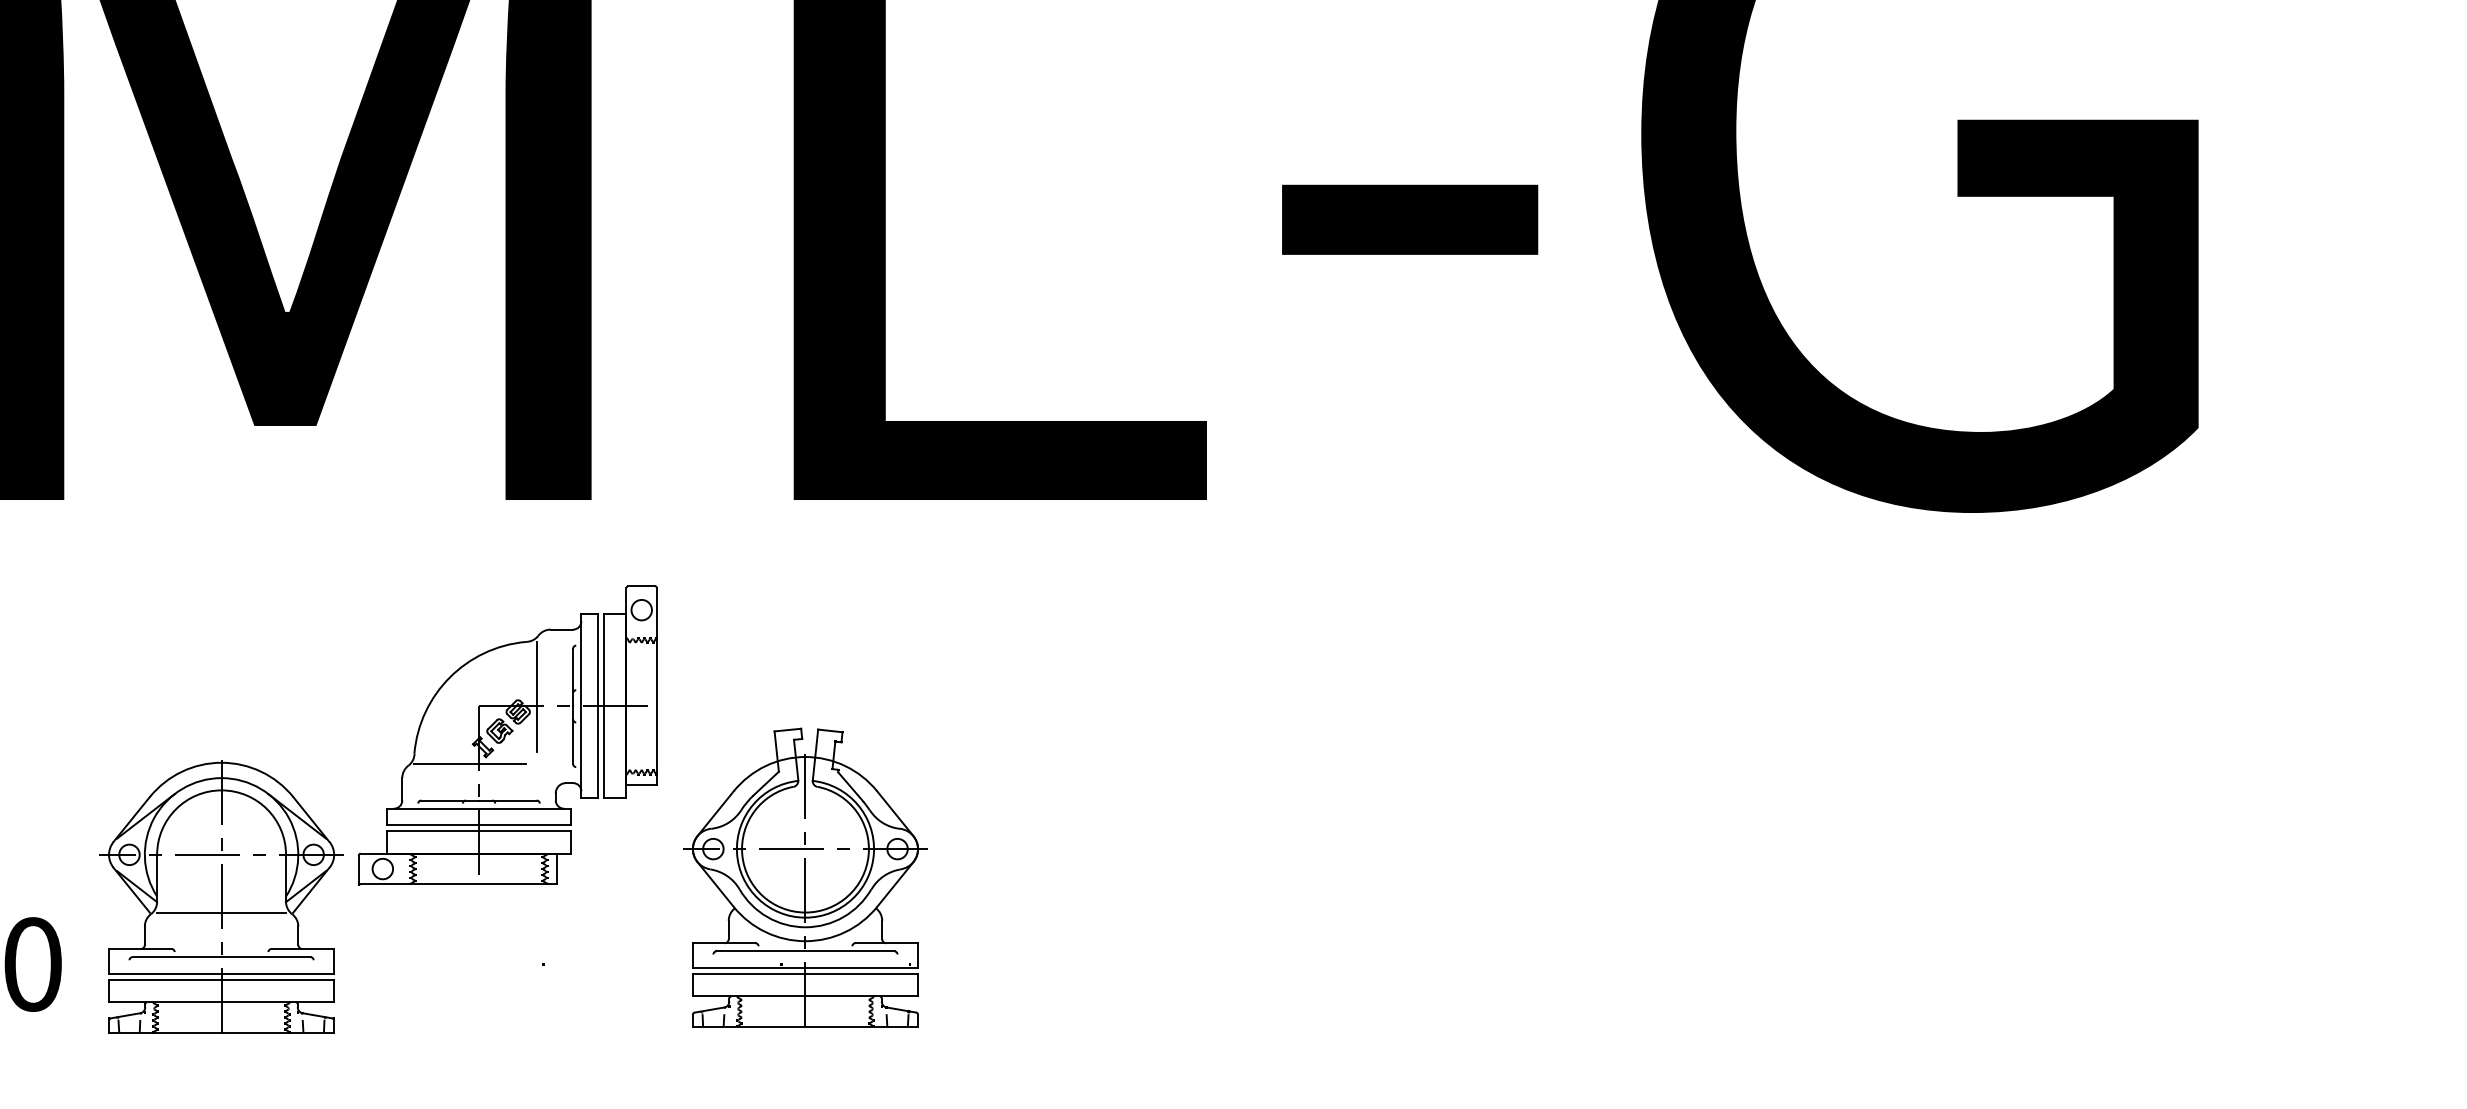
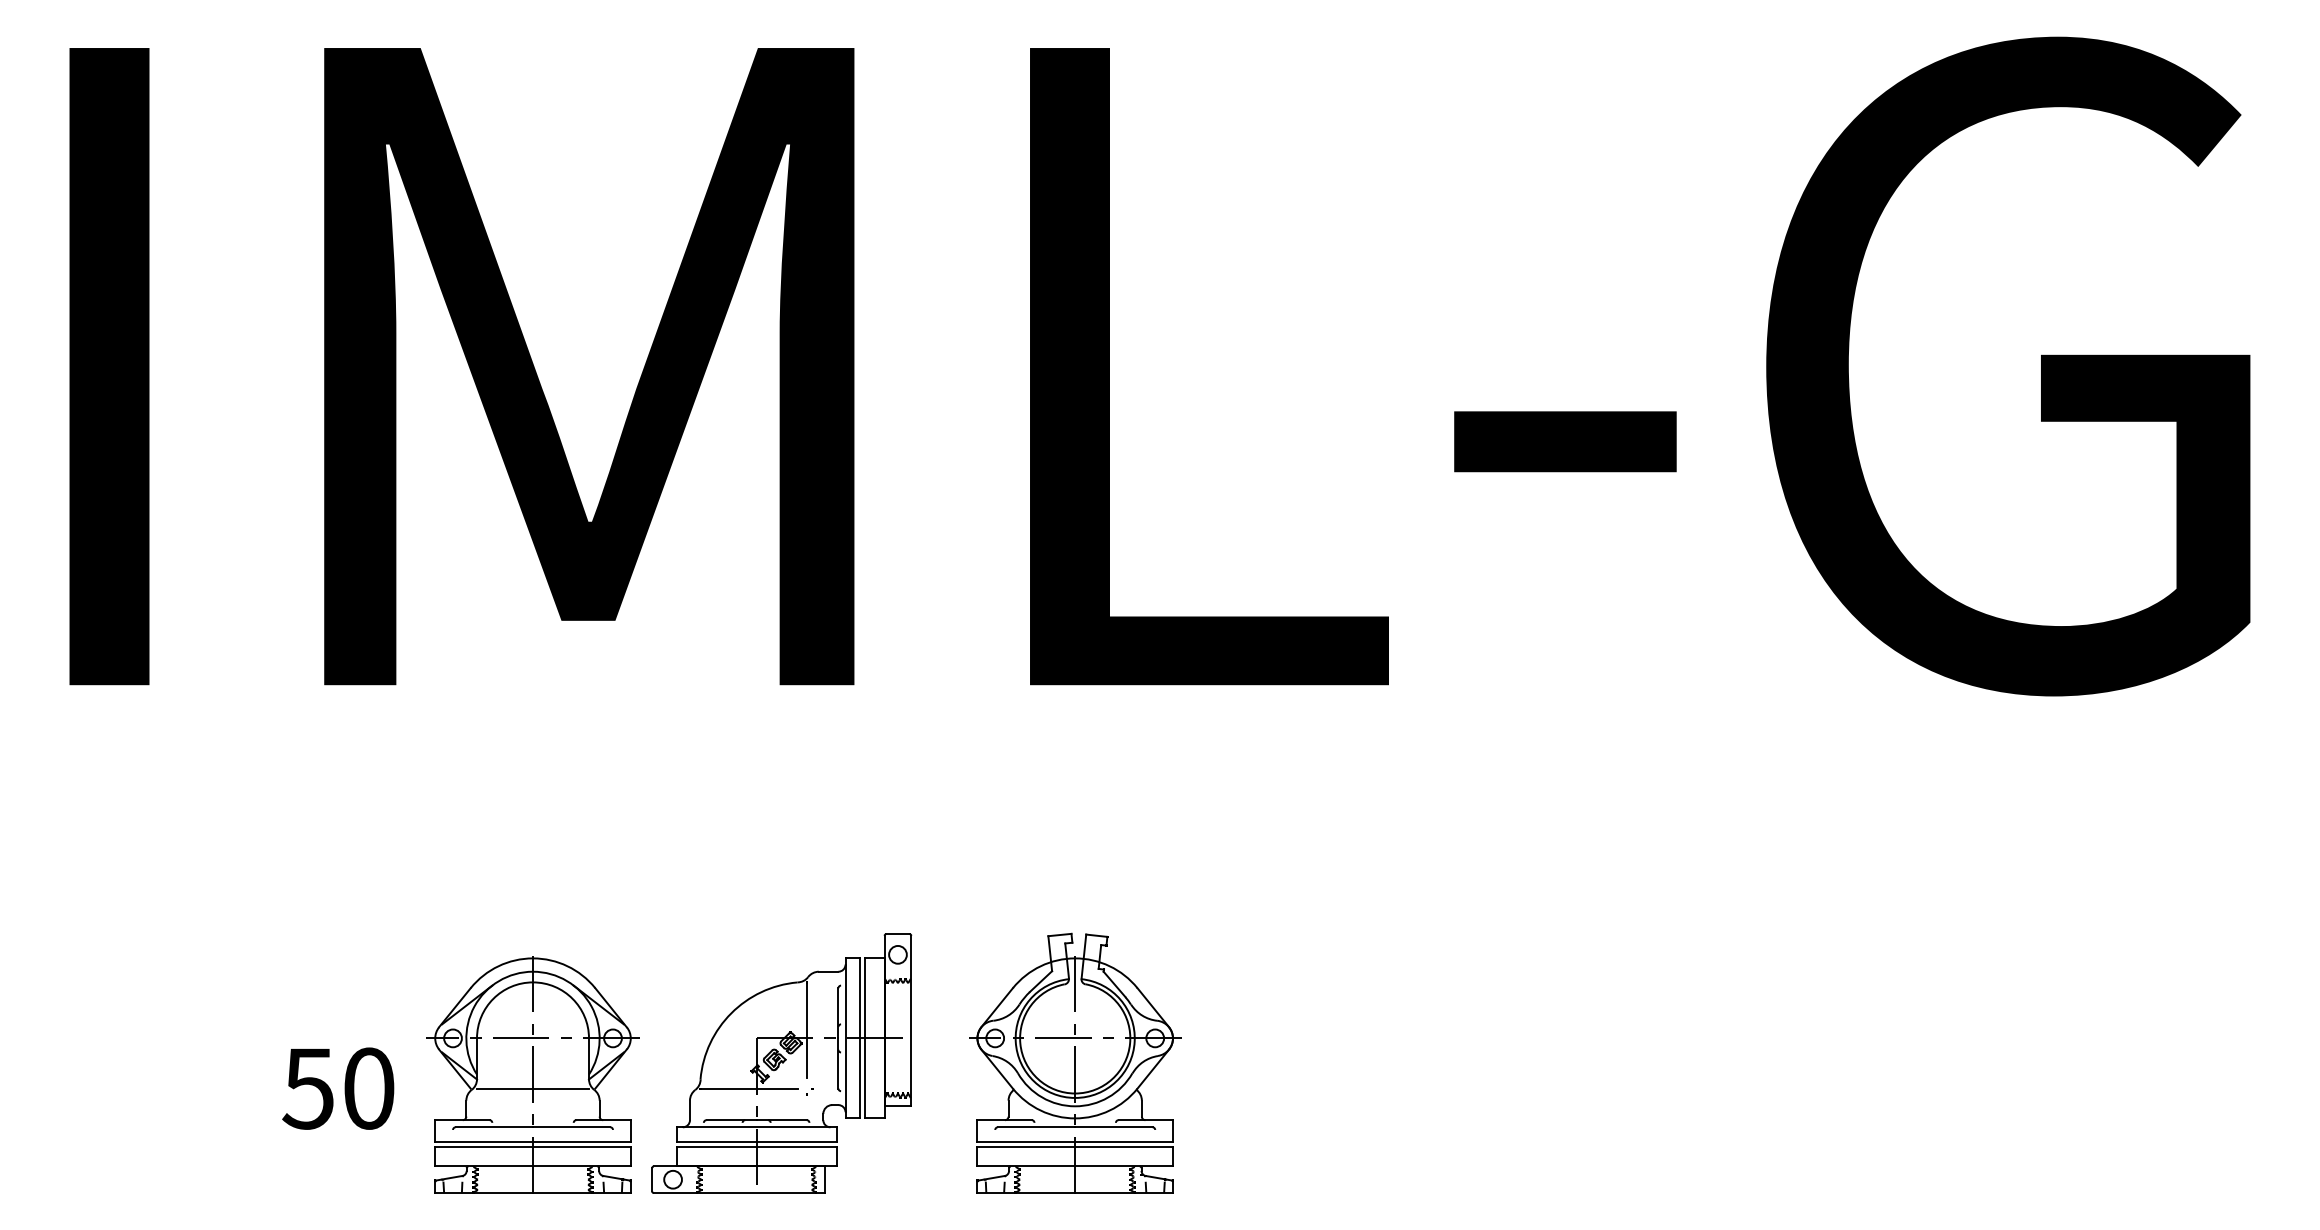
part: (507, 735) -> (781, 1063), moved
part: (805, 876) -> (1075, 1062), moved
part: (220, 896) -> (532, 1074), moved

